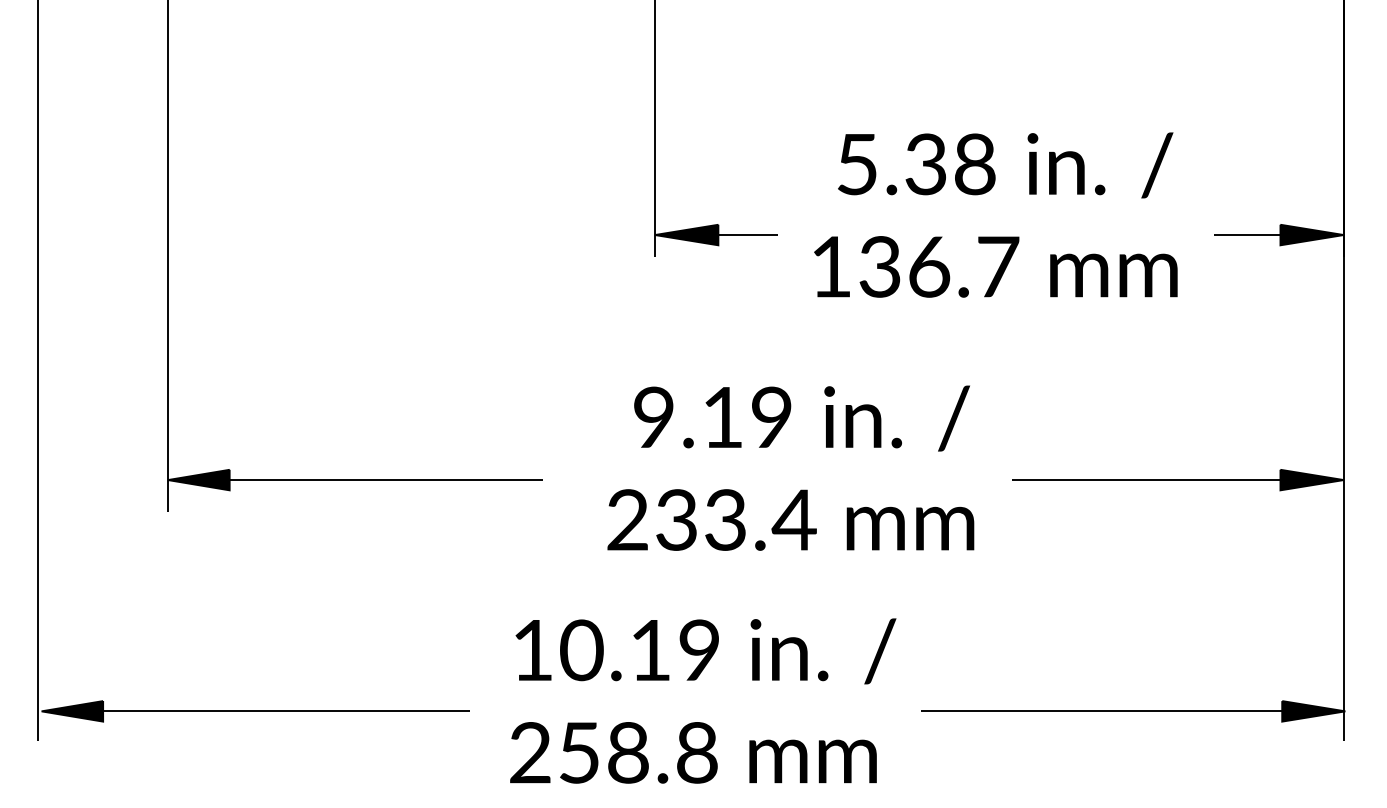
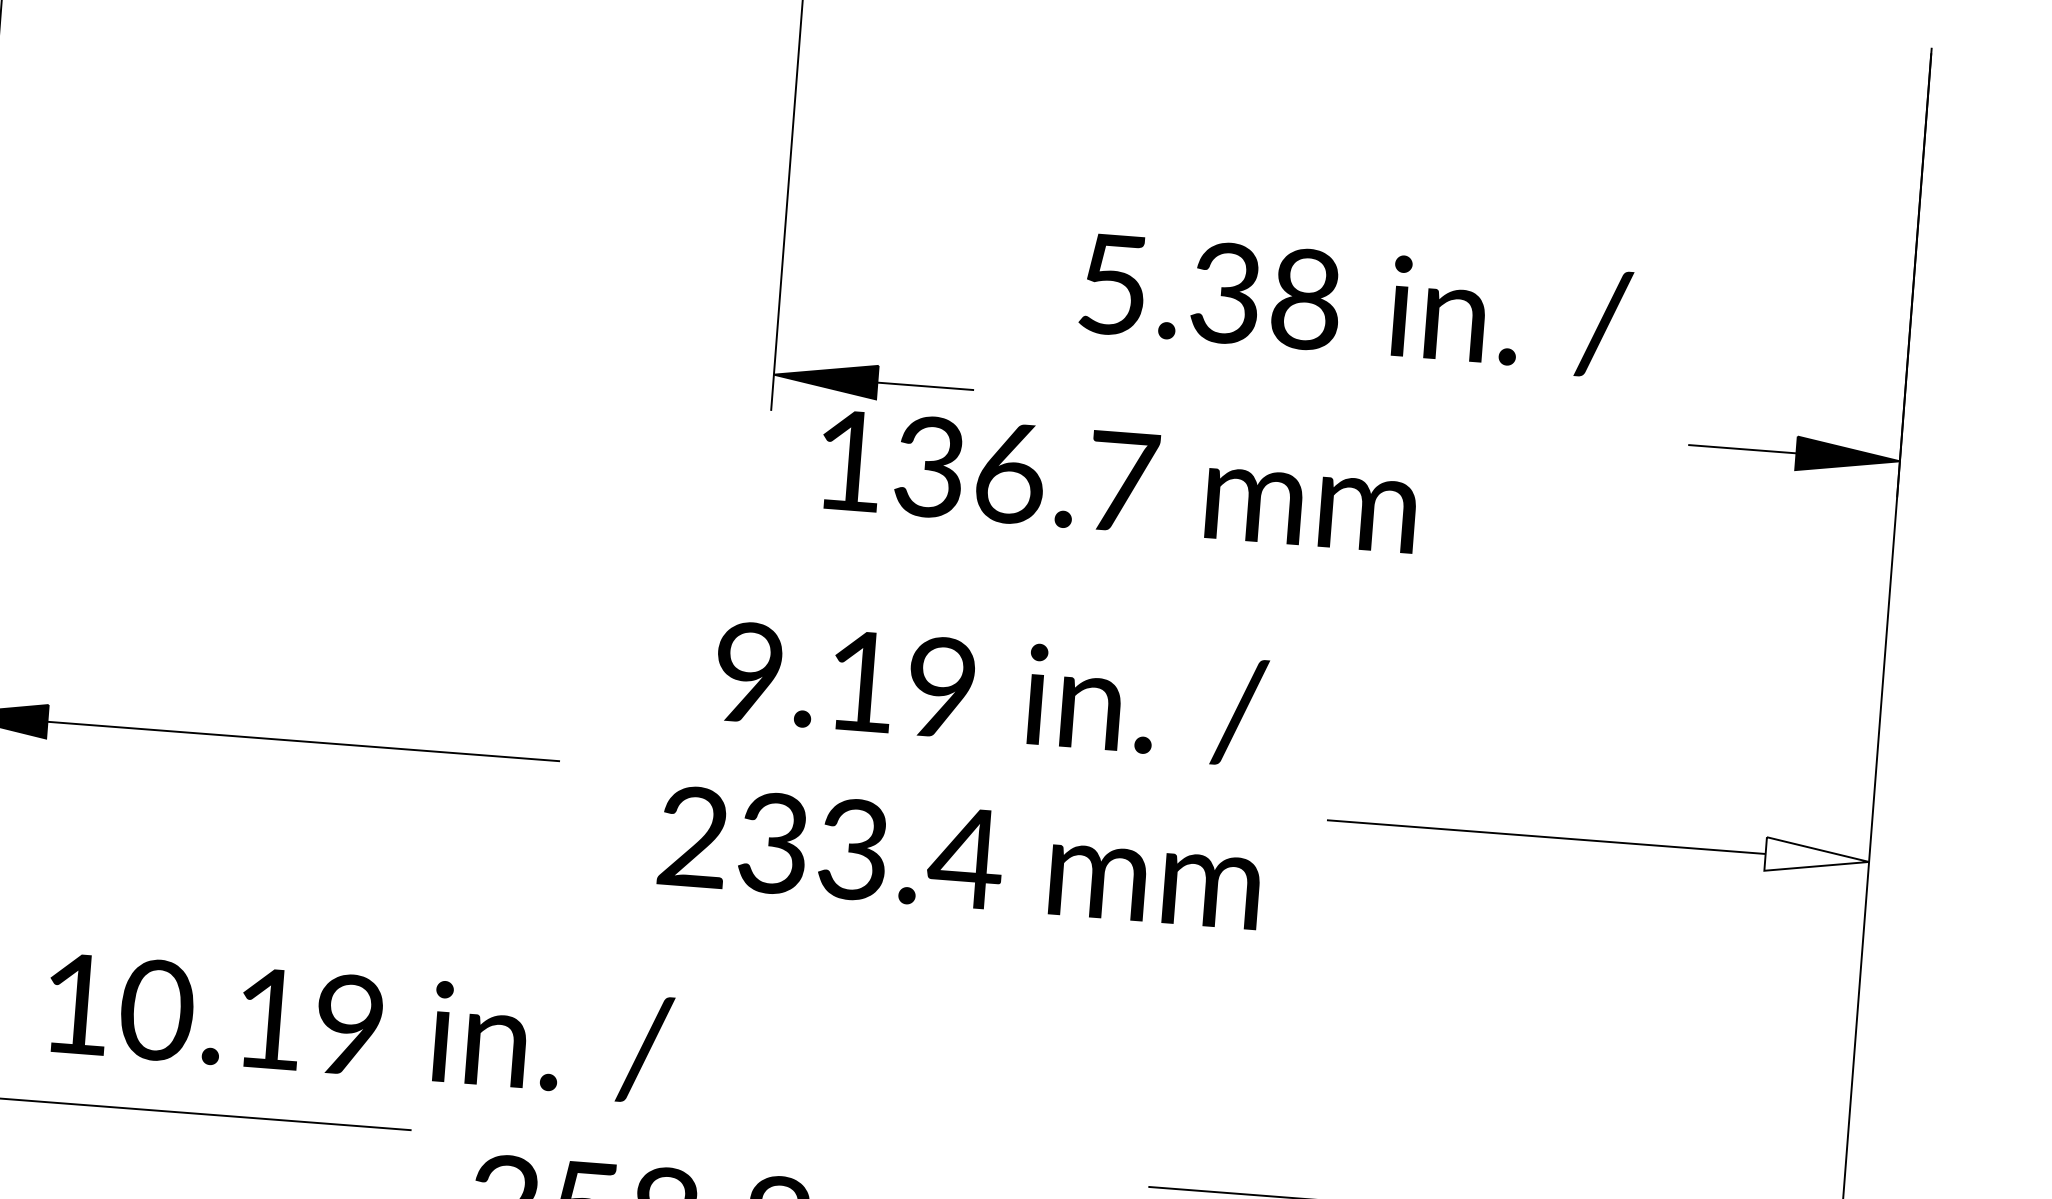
text: (995, 266) -> (1118, 480), moved
fill: (1311, 479) -> (1816, 856), removed
text: (705, 651) -> (359, 1027), moved

